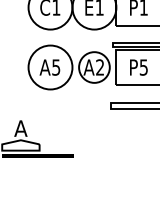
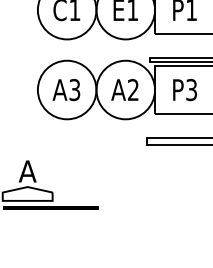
text: (56, 66) -> (75, 88), A5 -> A3
text: (143, 66) -> (191, 88), P5 -> P3
circle: (94, 67) -> (125, 89), size x1.43

